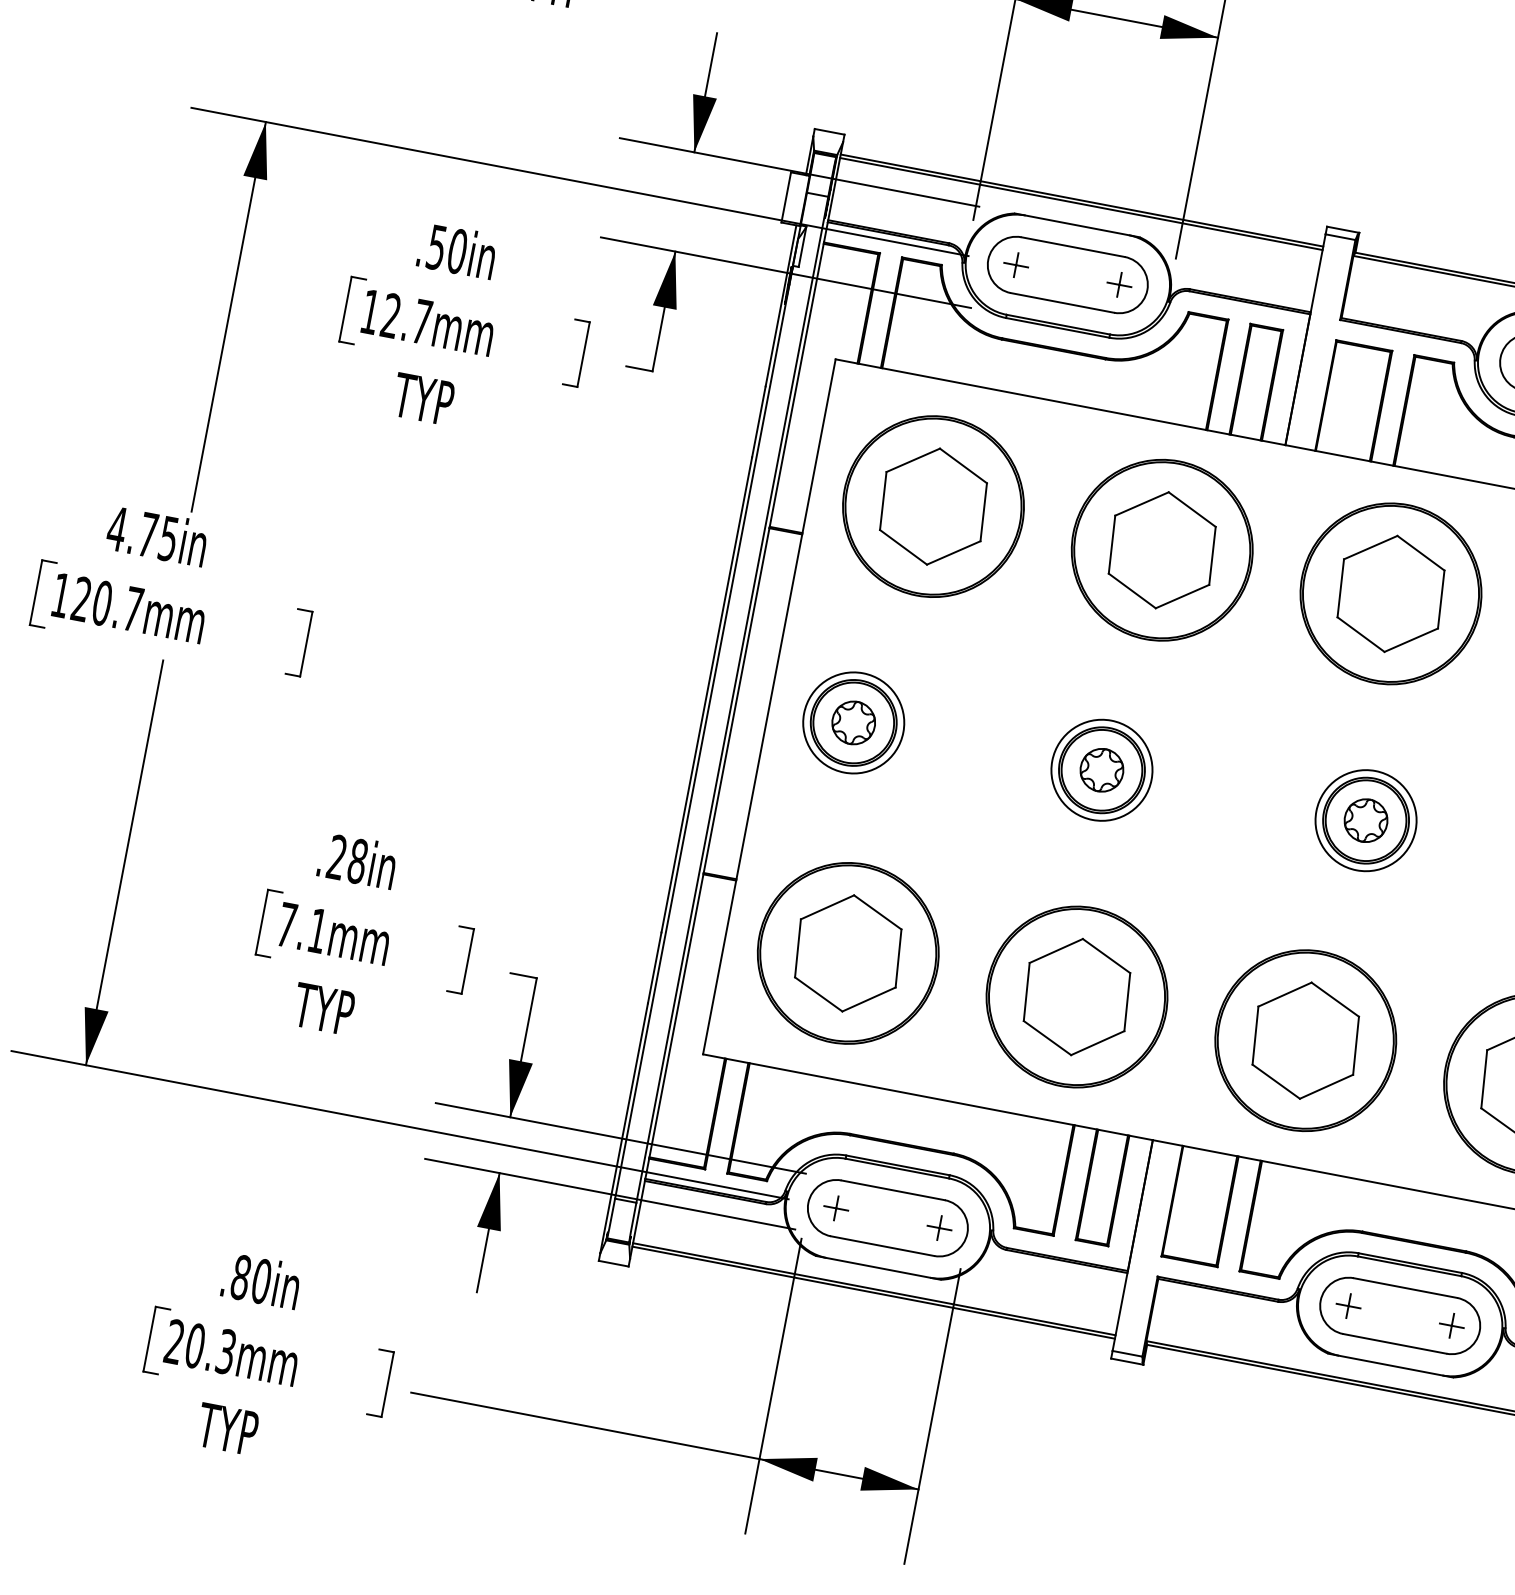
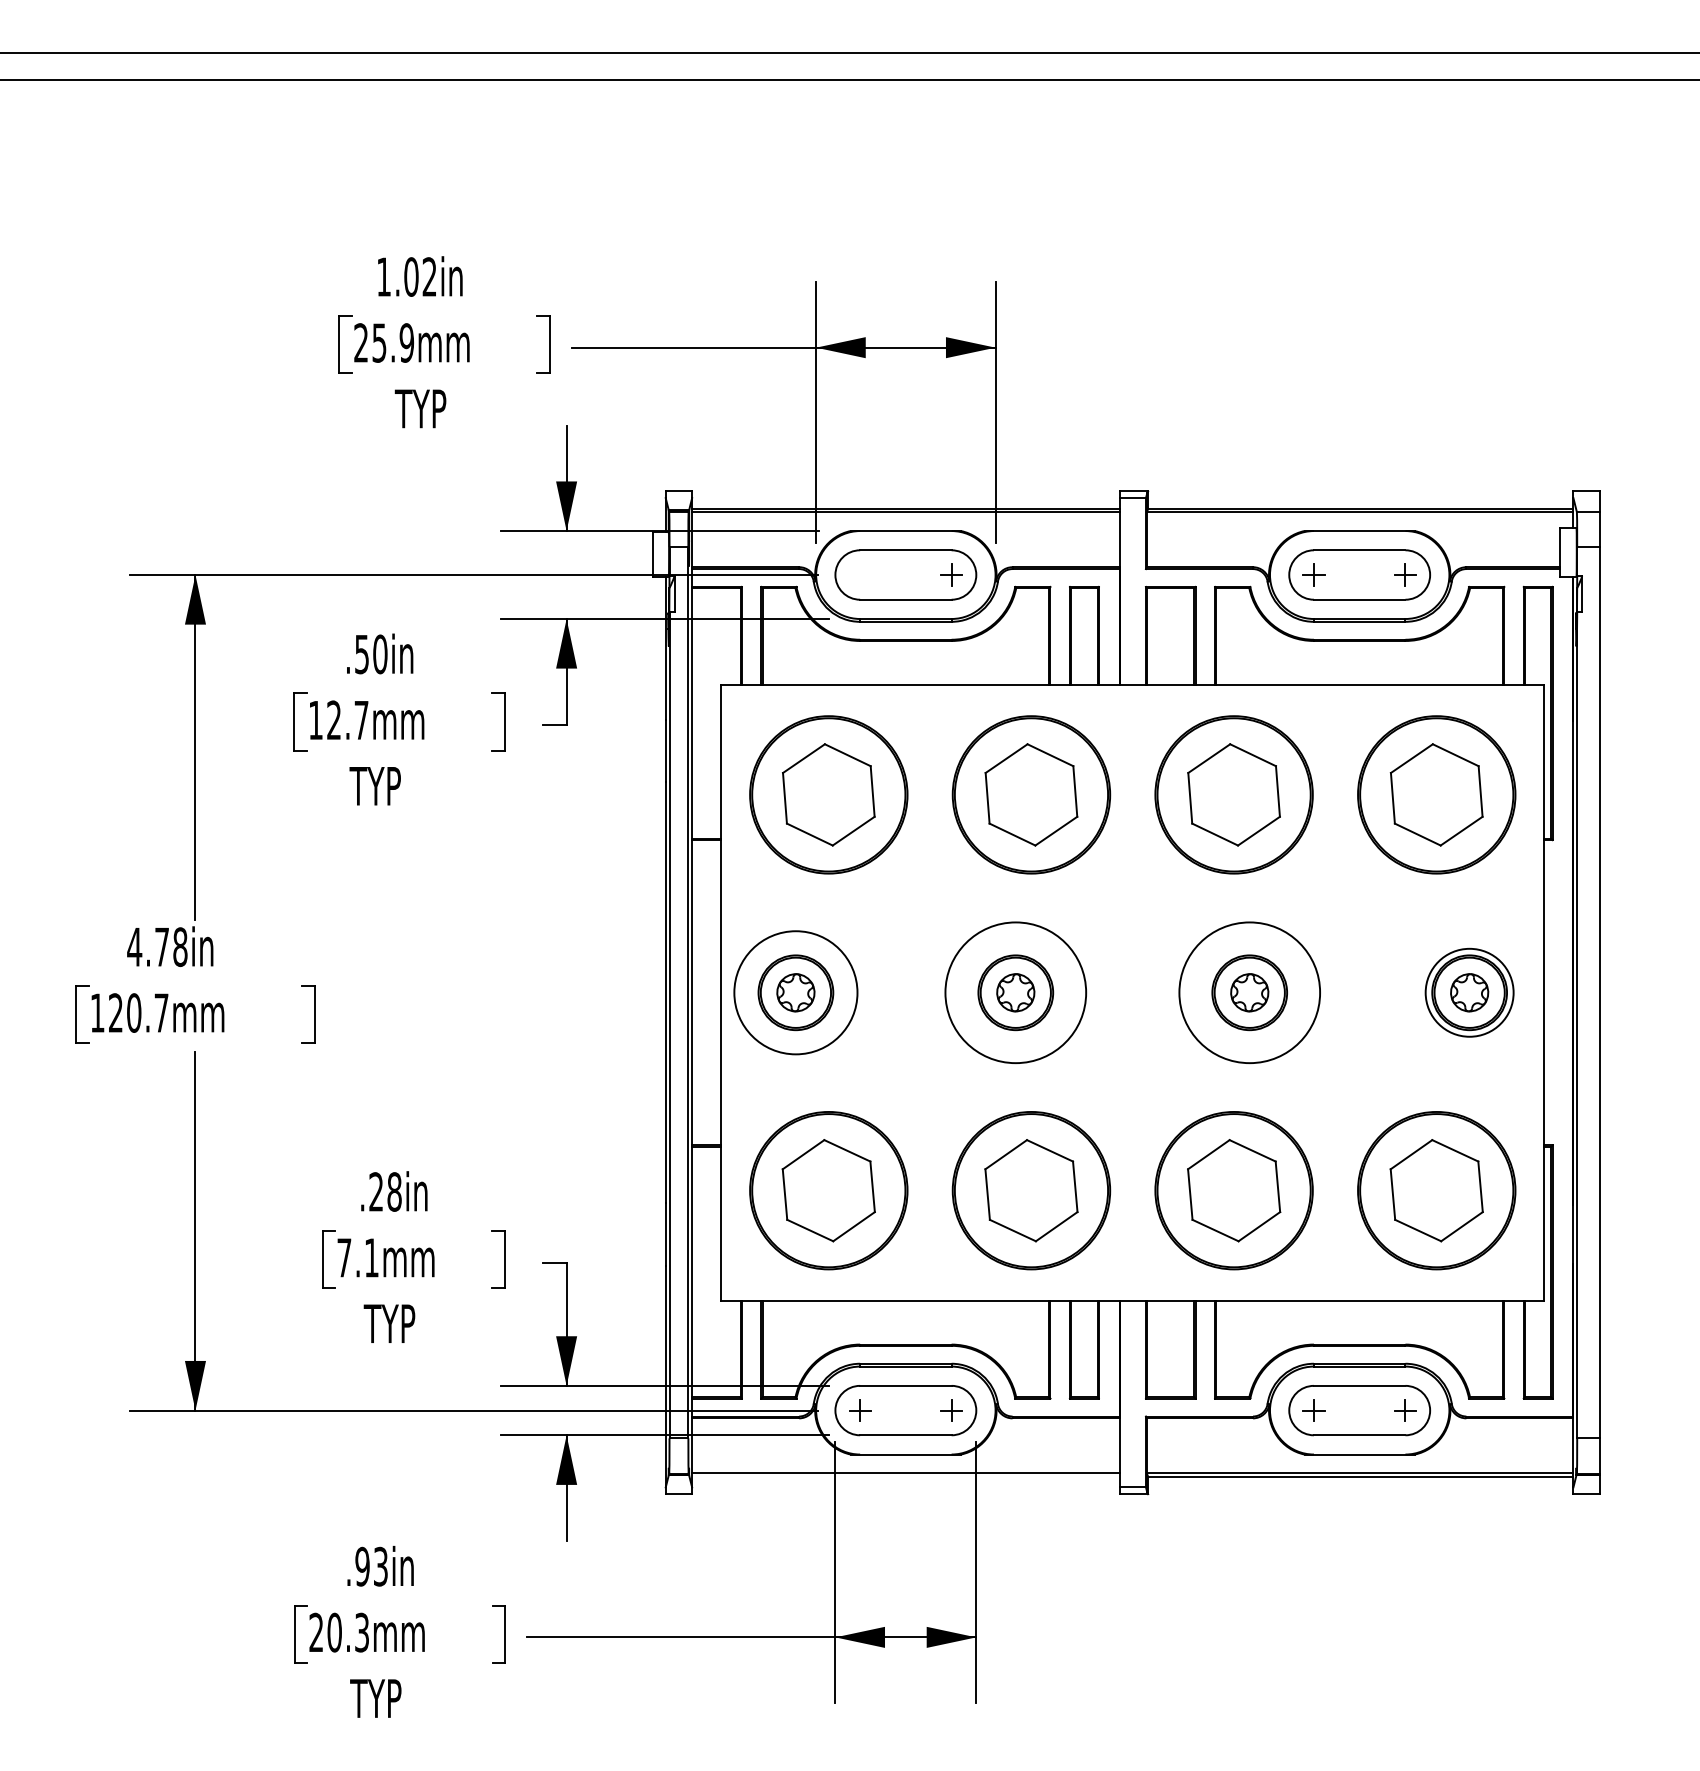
part: (1016, 264) -> (860, 574), removed
text: (168, 539) -> (180, 947), 4.75in -> 4.78in
circle: (853, 722) -> (795, 992), size x1.4
circle: (1101, 769) -> (1015, 992), size x1.6
circle: (1365, 820) -> (1249, 992), size x1.6
text: (251, 1279) -> (371, 1566), .80in -> .93in
line: (873, 1292) -> (905, 1476), removed

